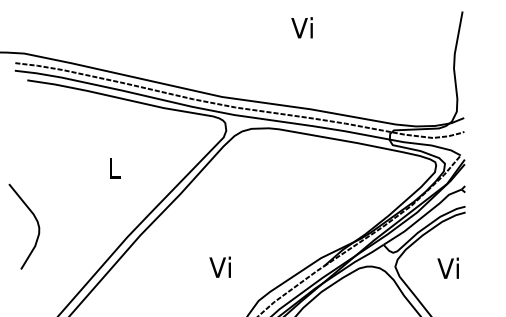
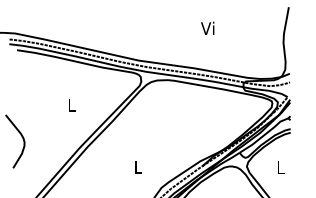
text: (301, 26) -> (207, 27), moved
text: (220, 266) -> (137, 166), Vi -> L
text: (447, 268) -> (279, 167), Vi -> L

